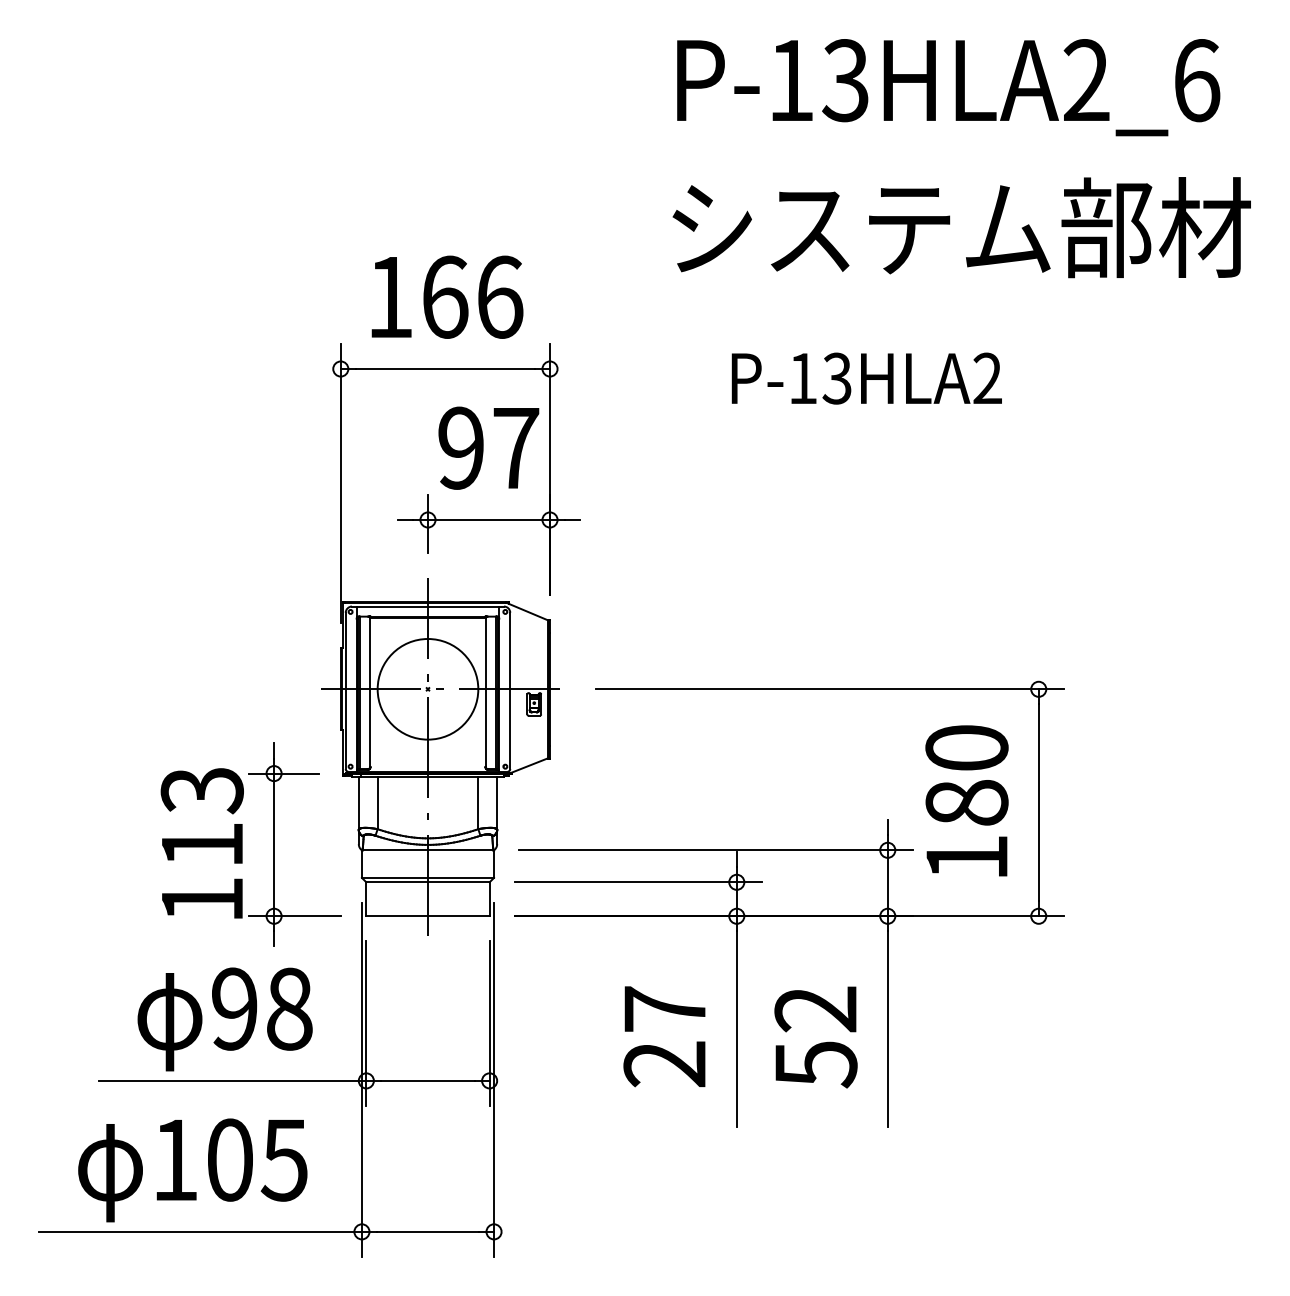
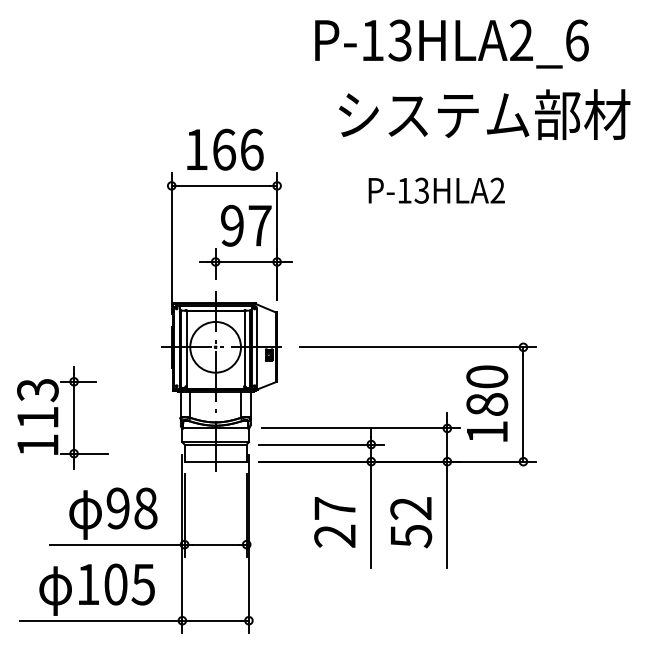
text: (947, 86) -> (451, 43), moved
part: (251, 844) -> (62, 417), moved

